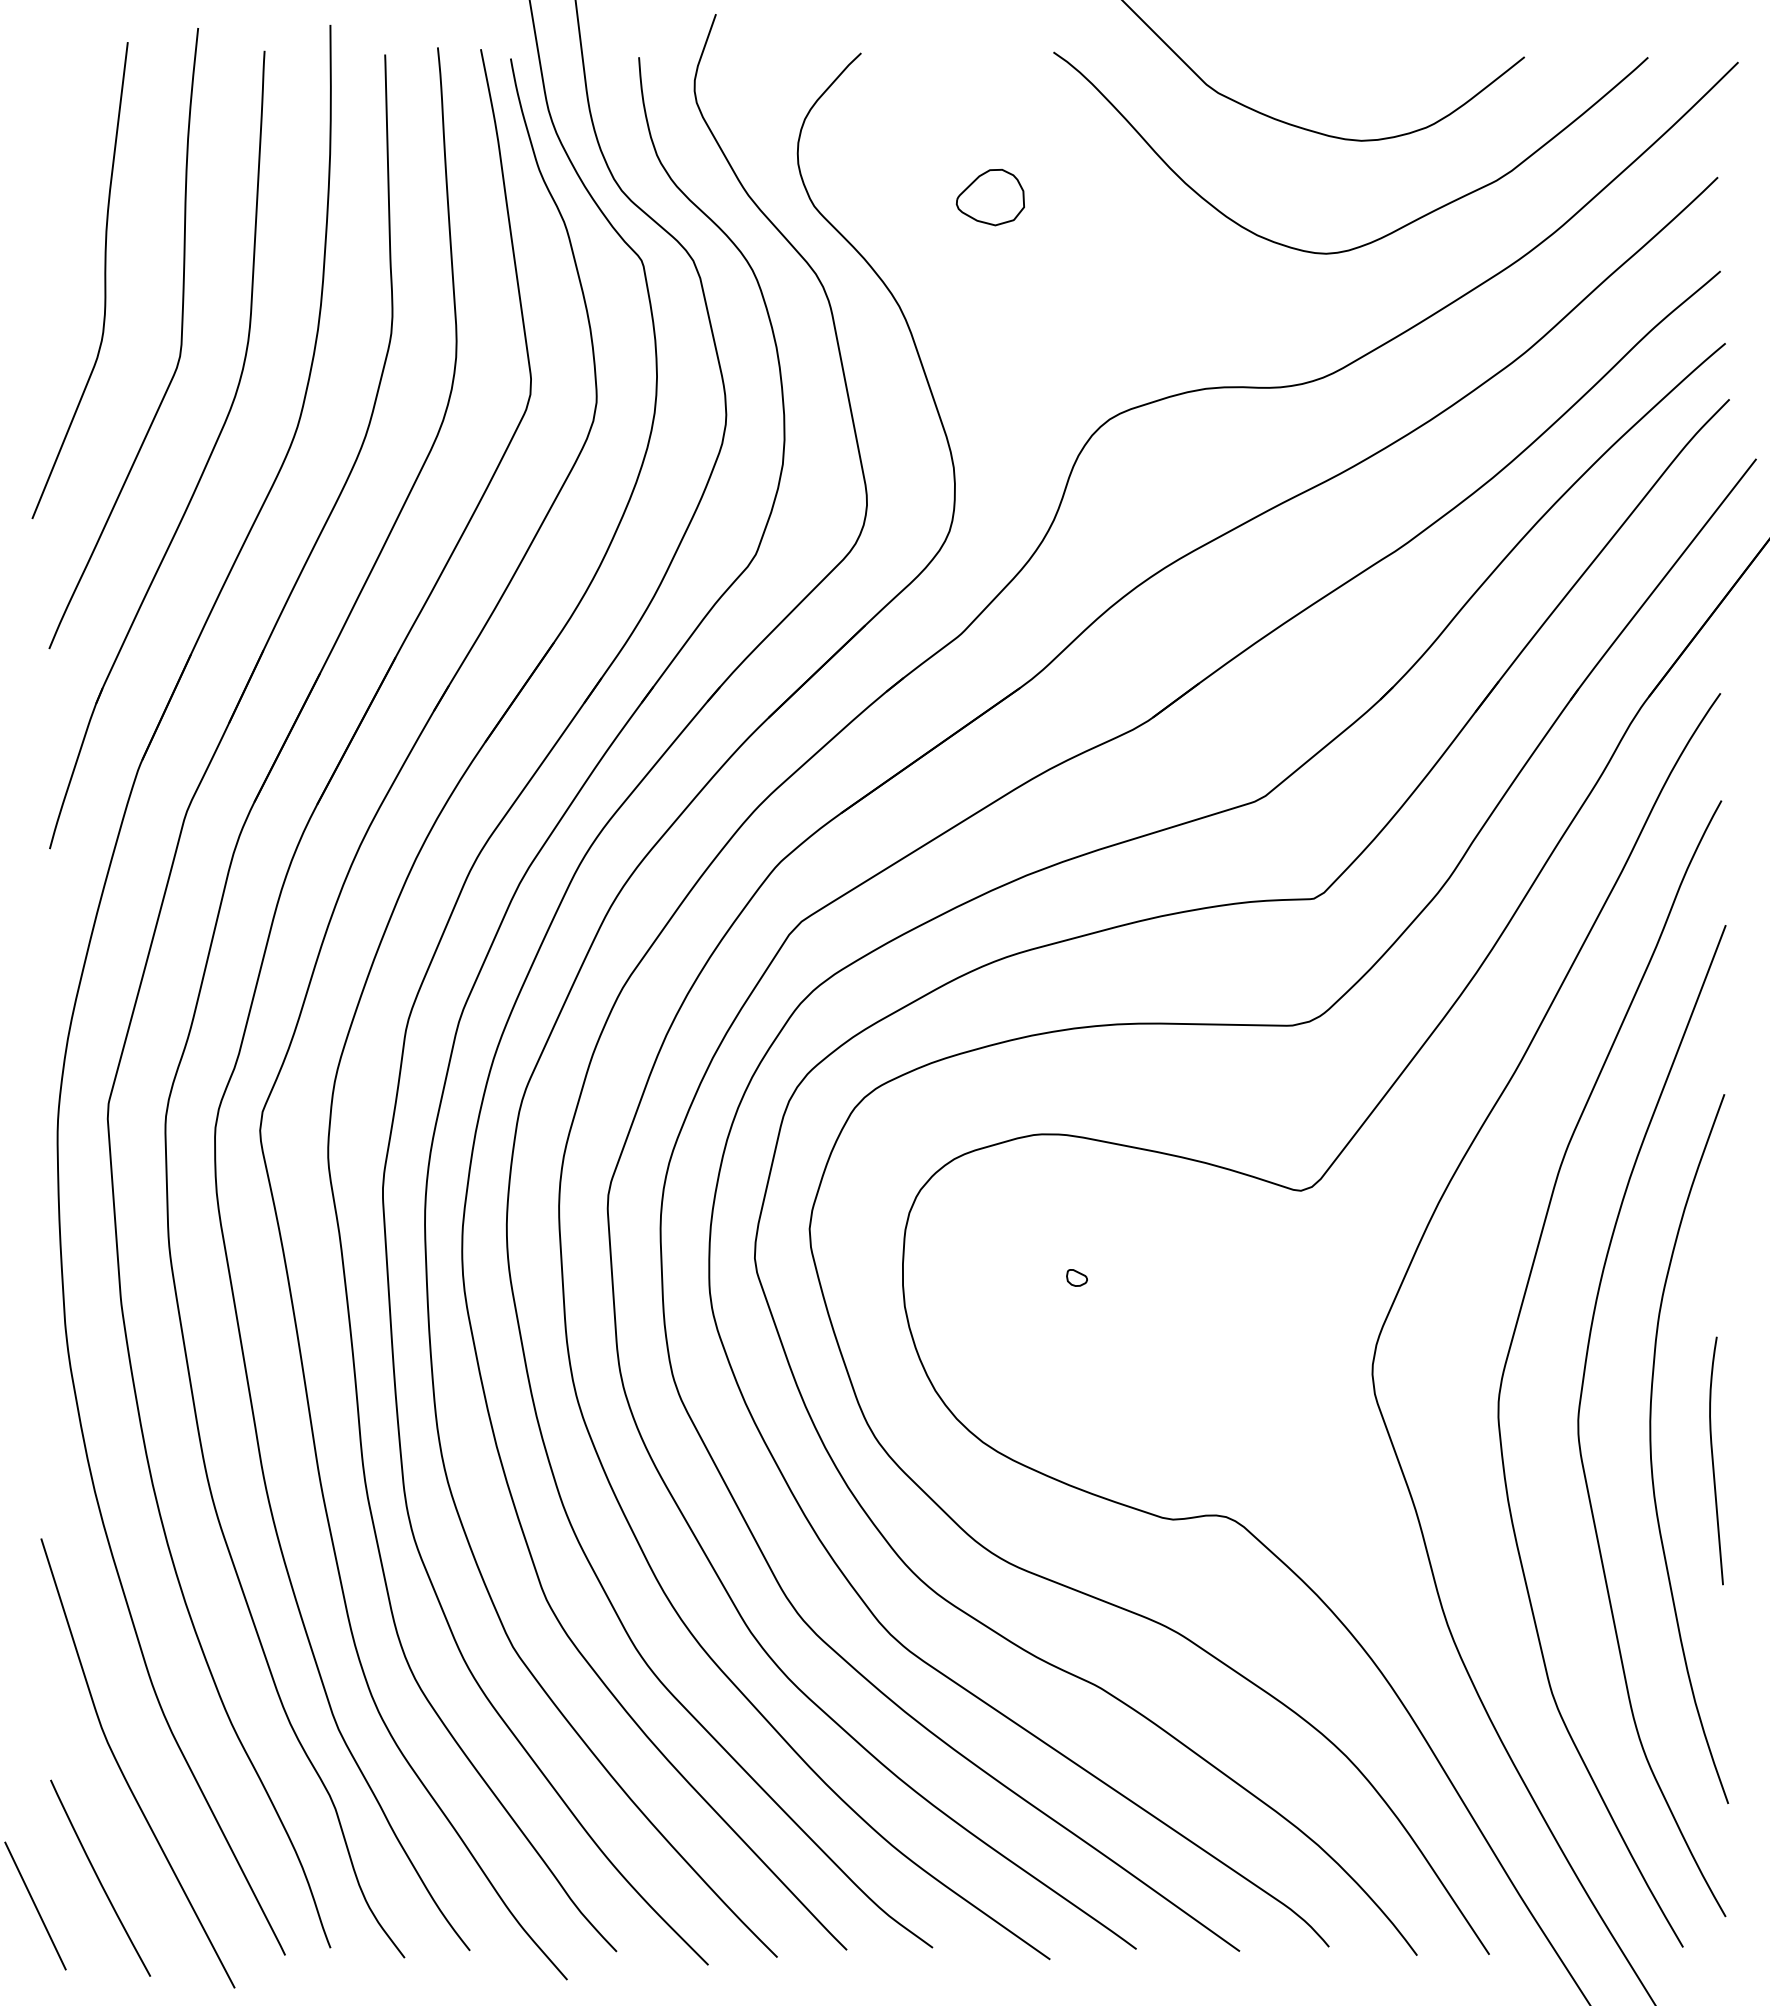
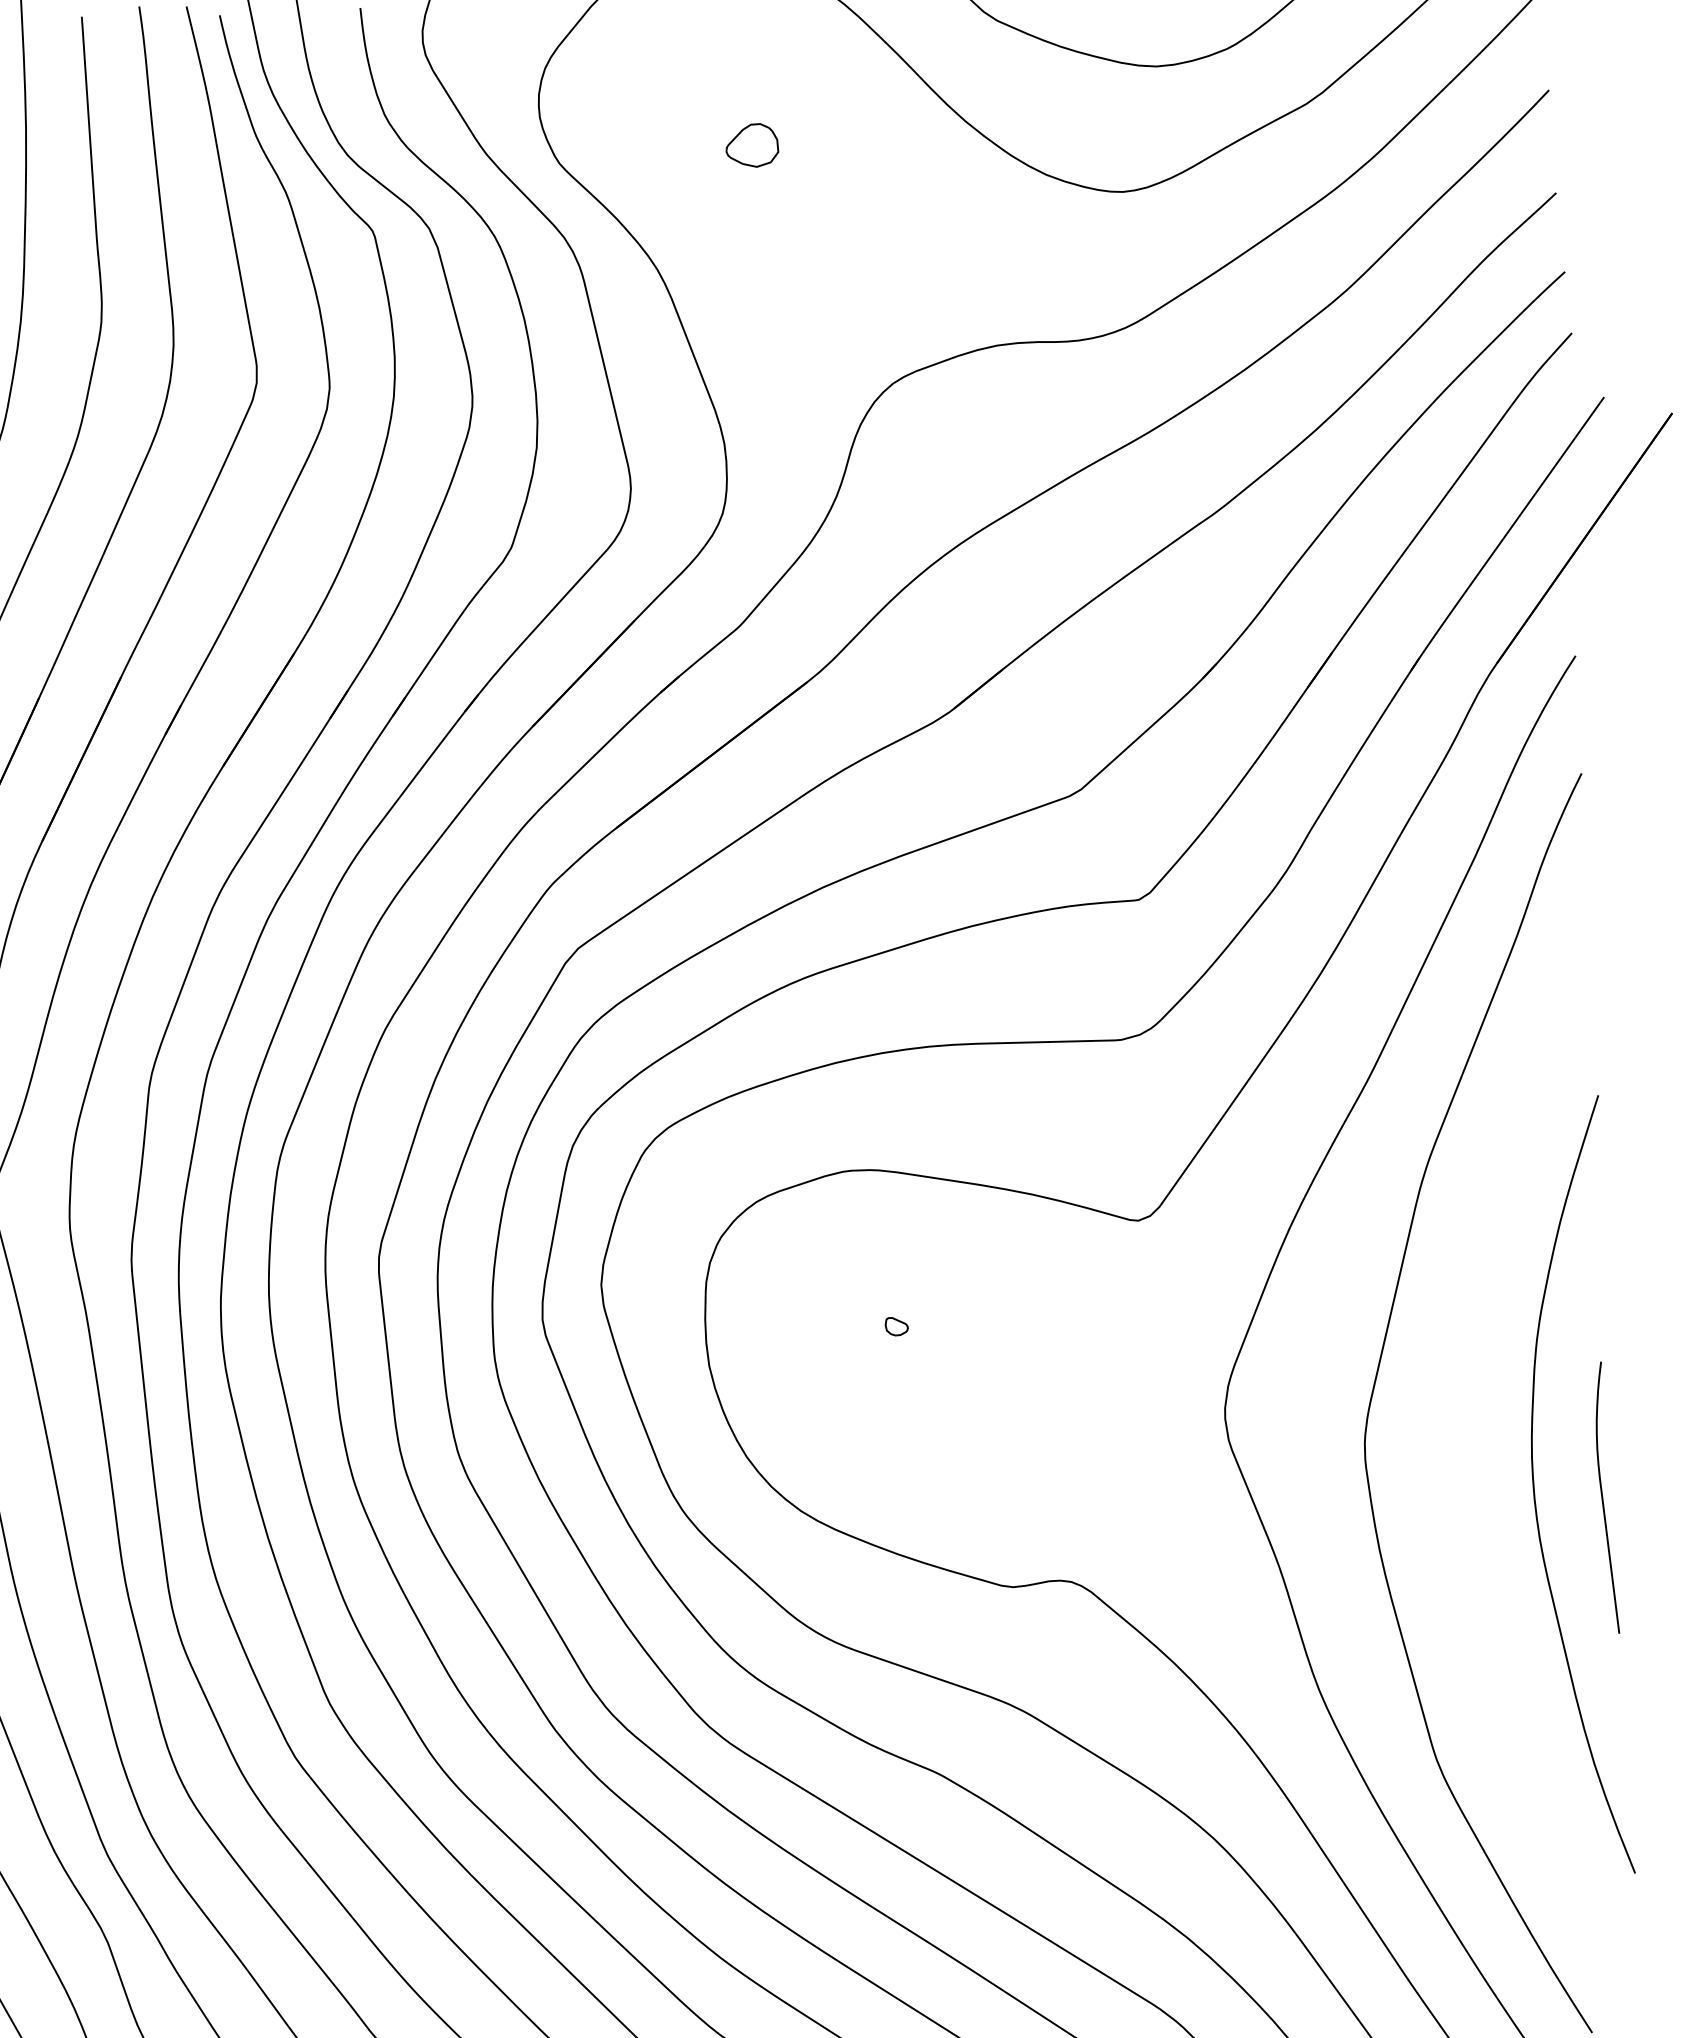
part: (990, 197) -> (752, 145), size x0.7
curve: (1579, 1421) -> (1454, 1460), removed

